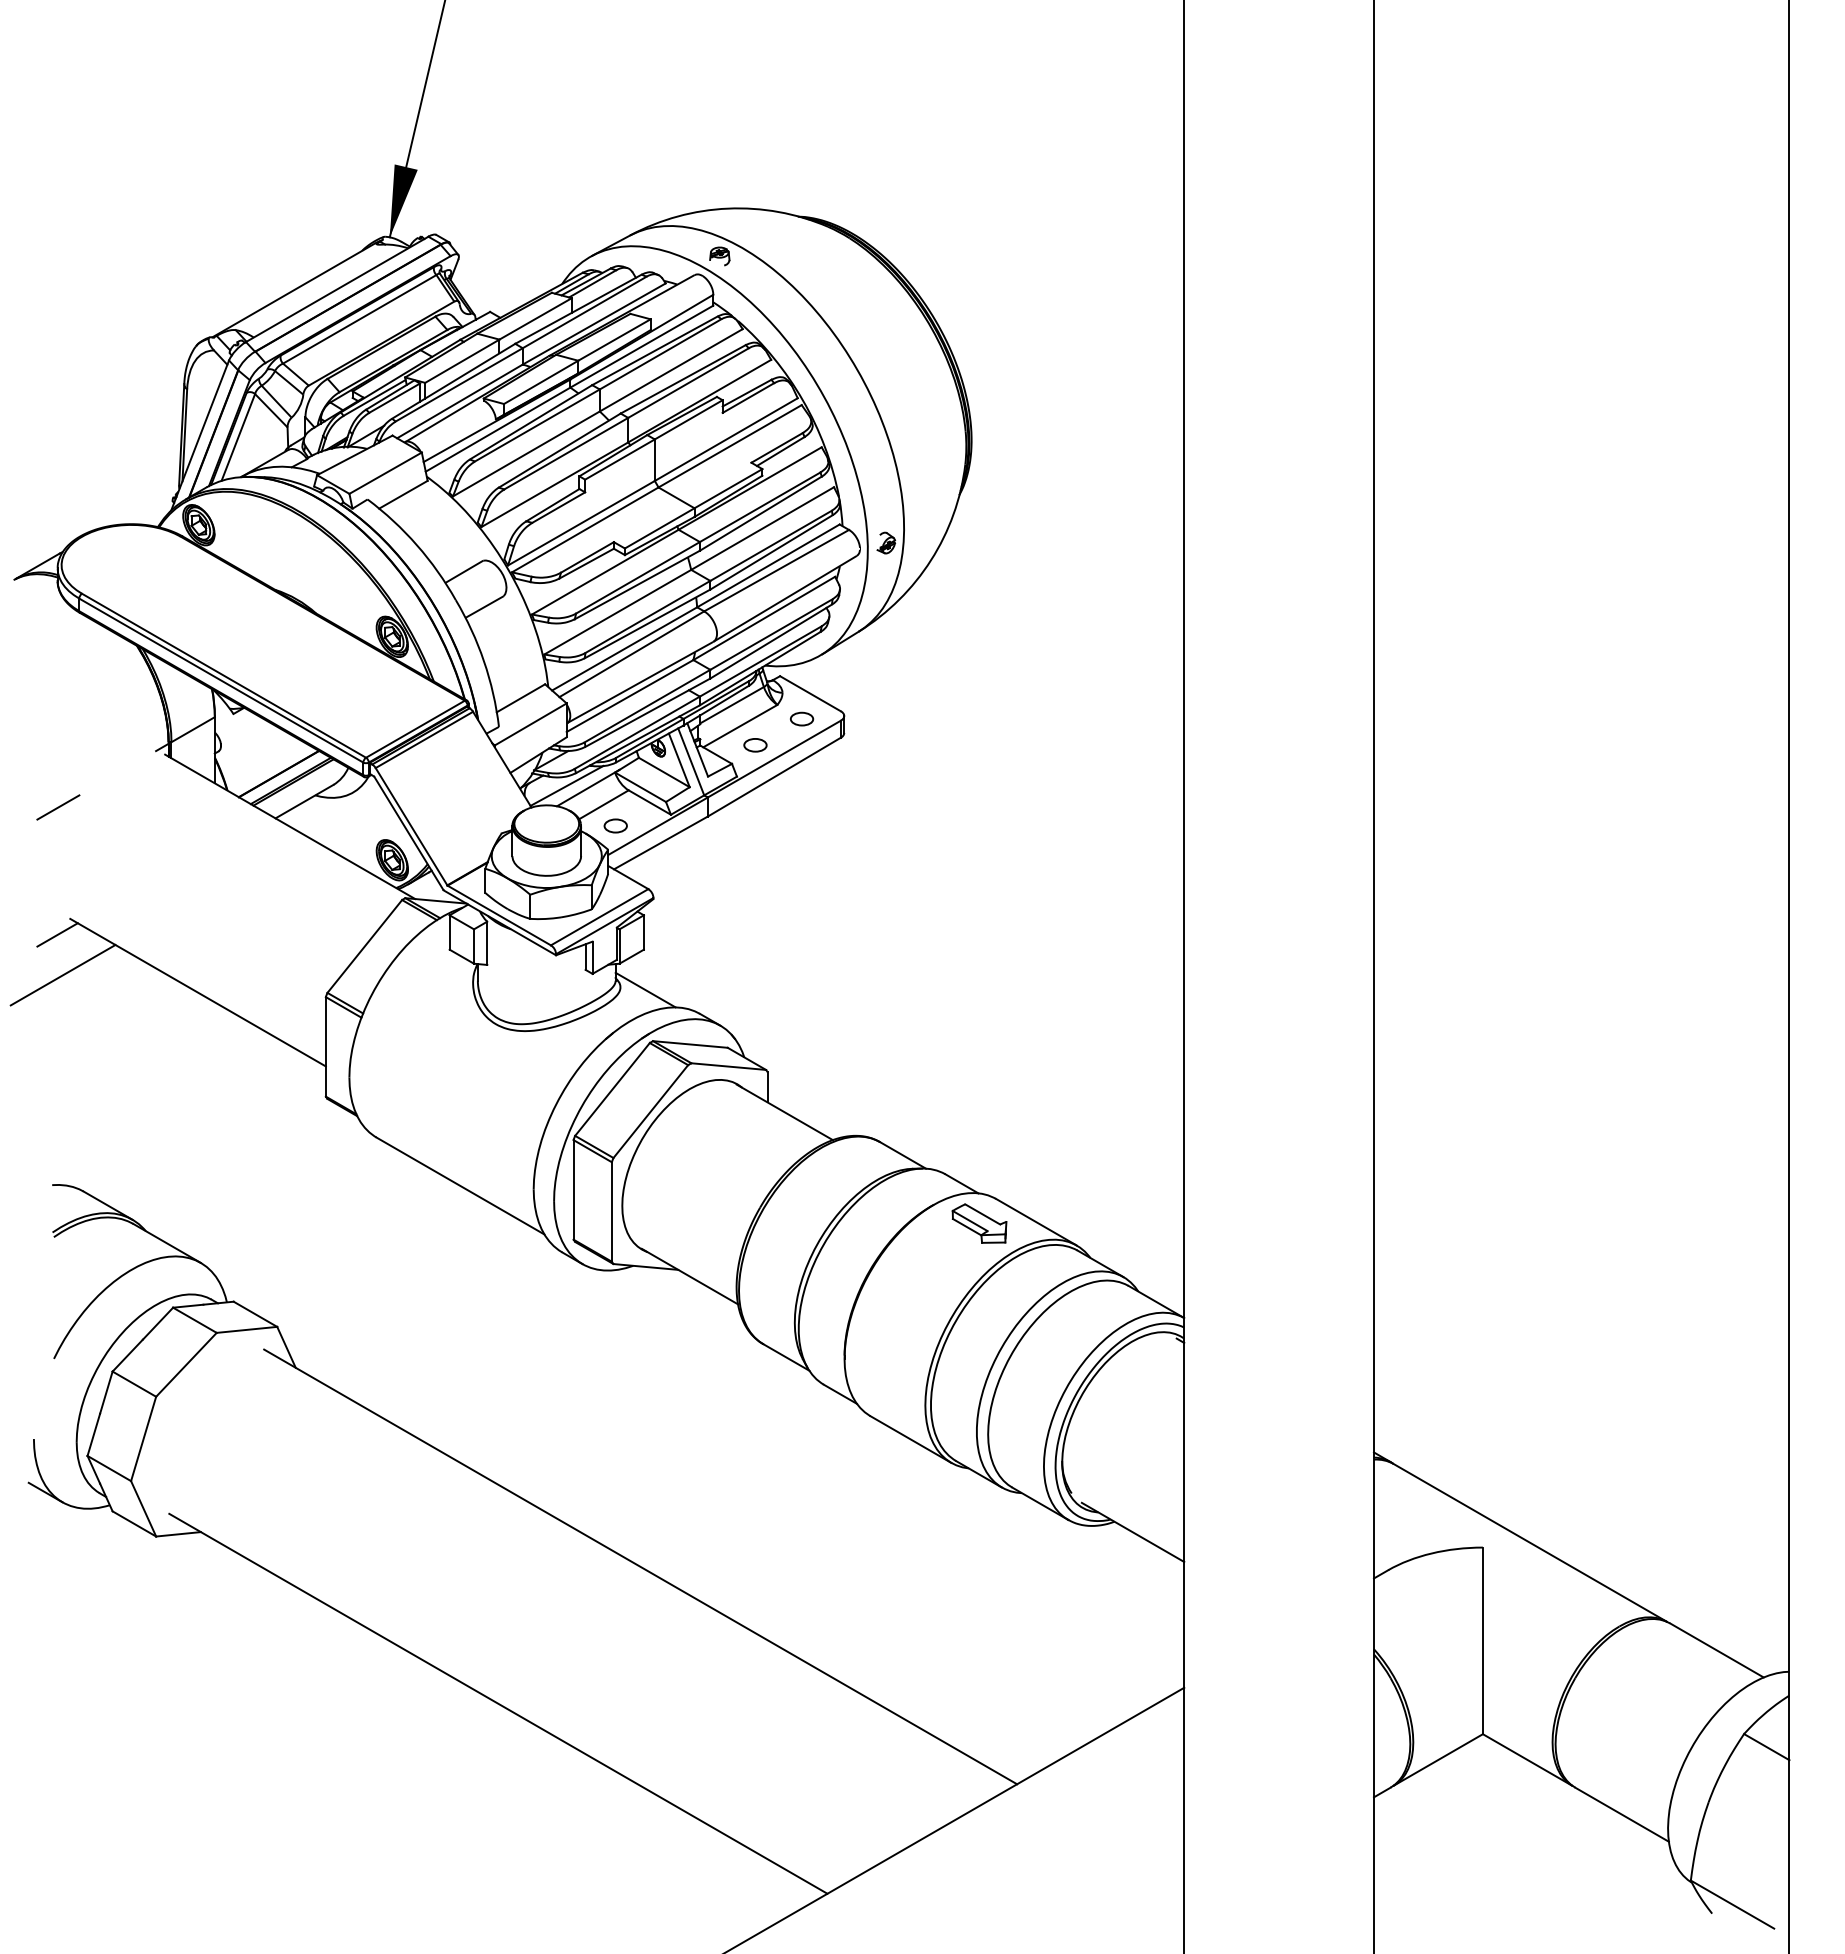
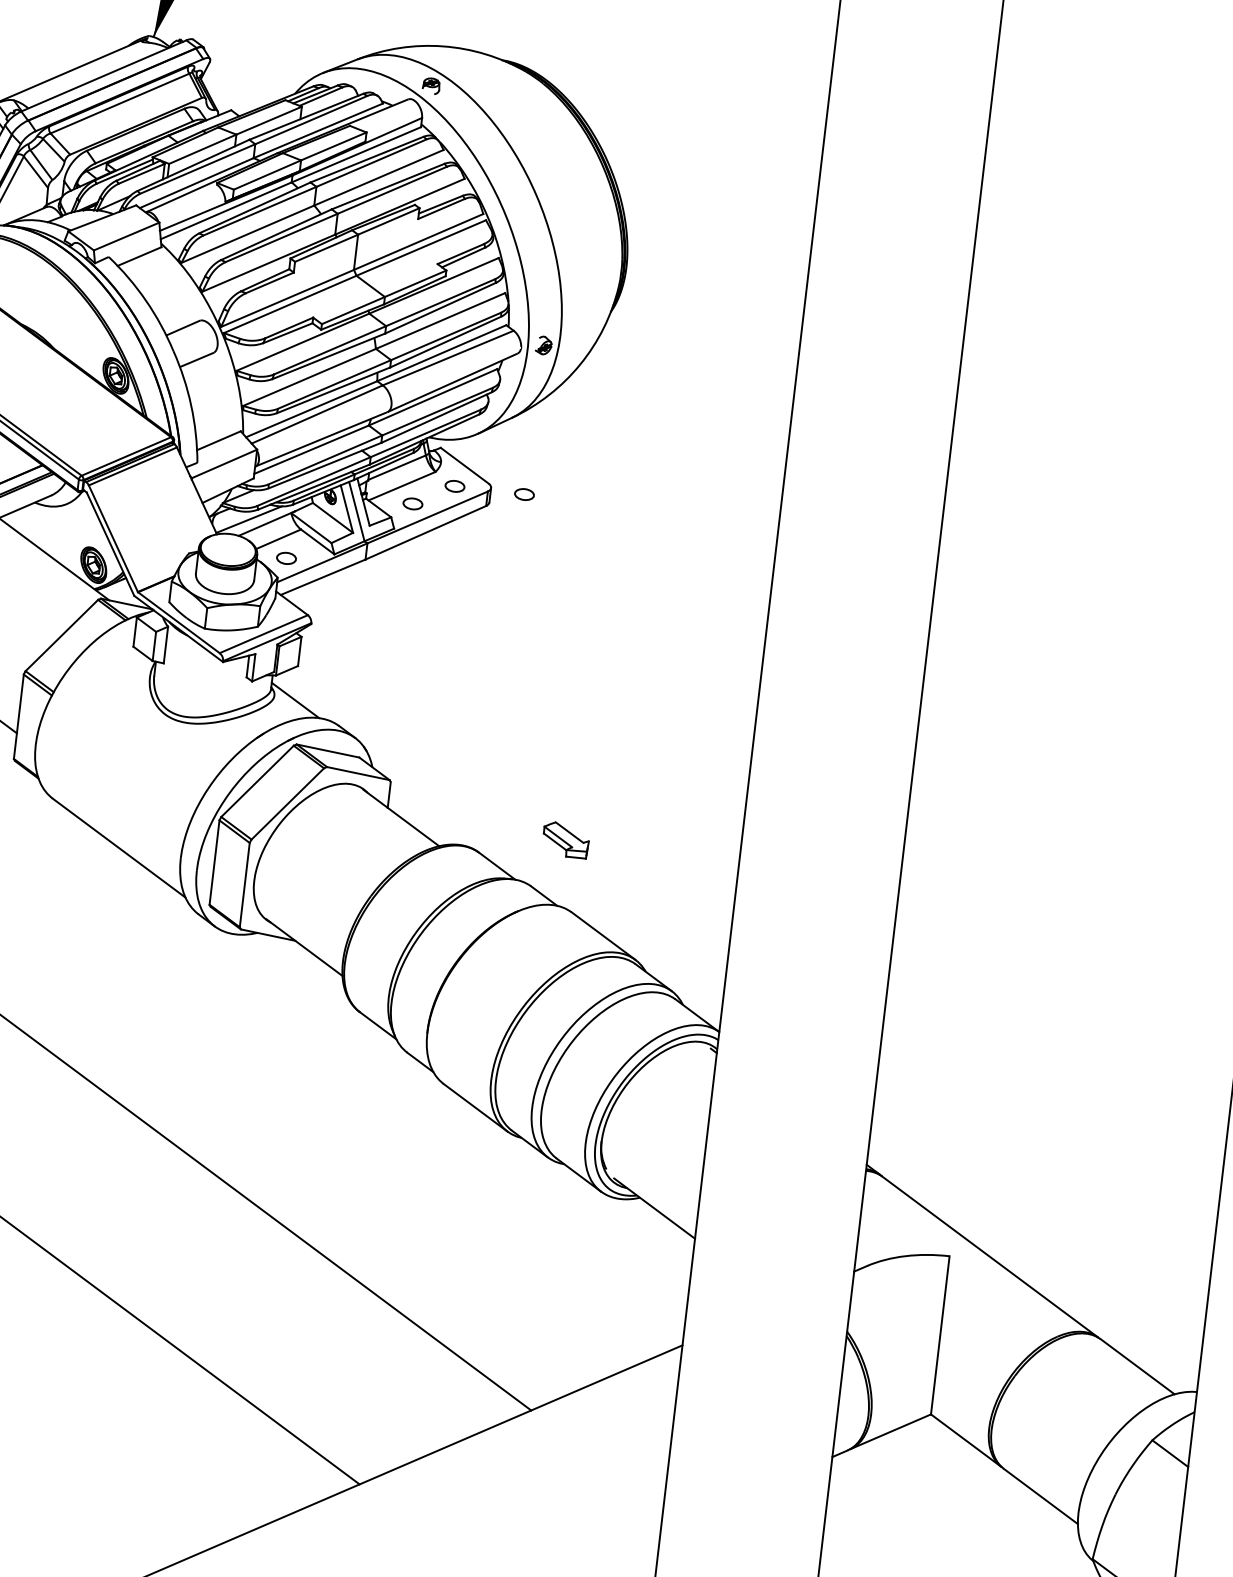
part: (884, 718) -> (524, 494), added
part: (979, 1223) -> (565, 839), moved

